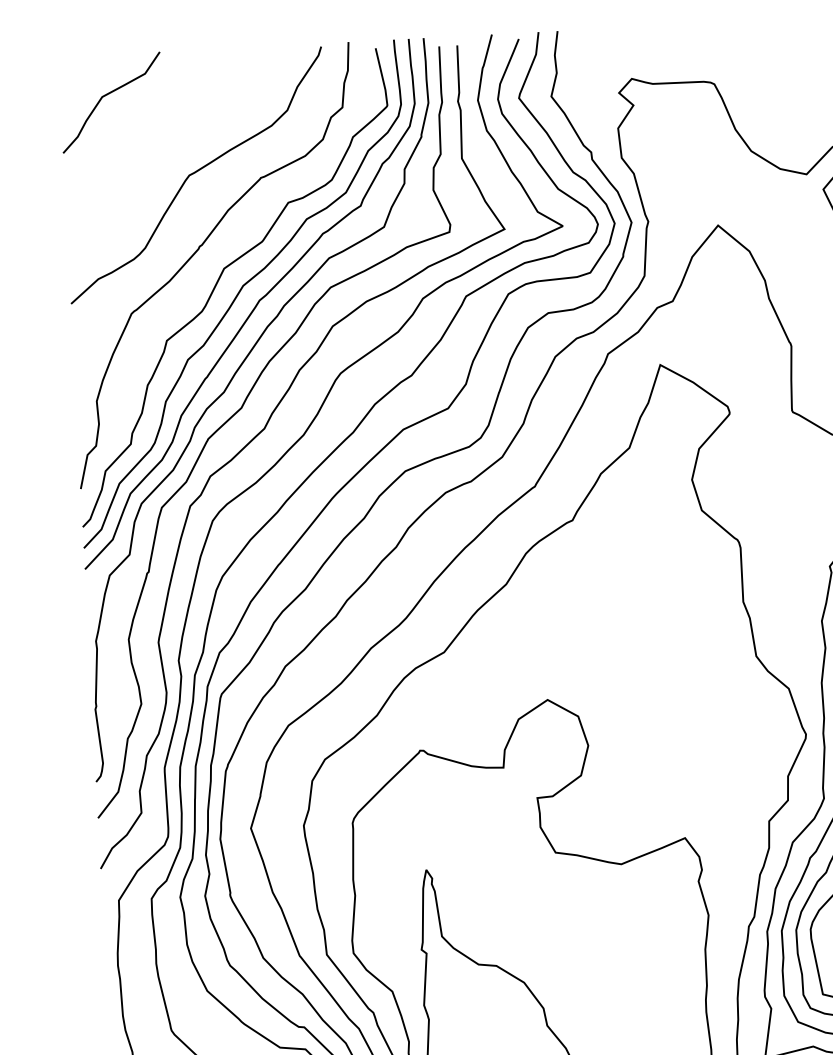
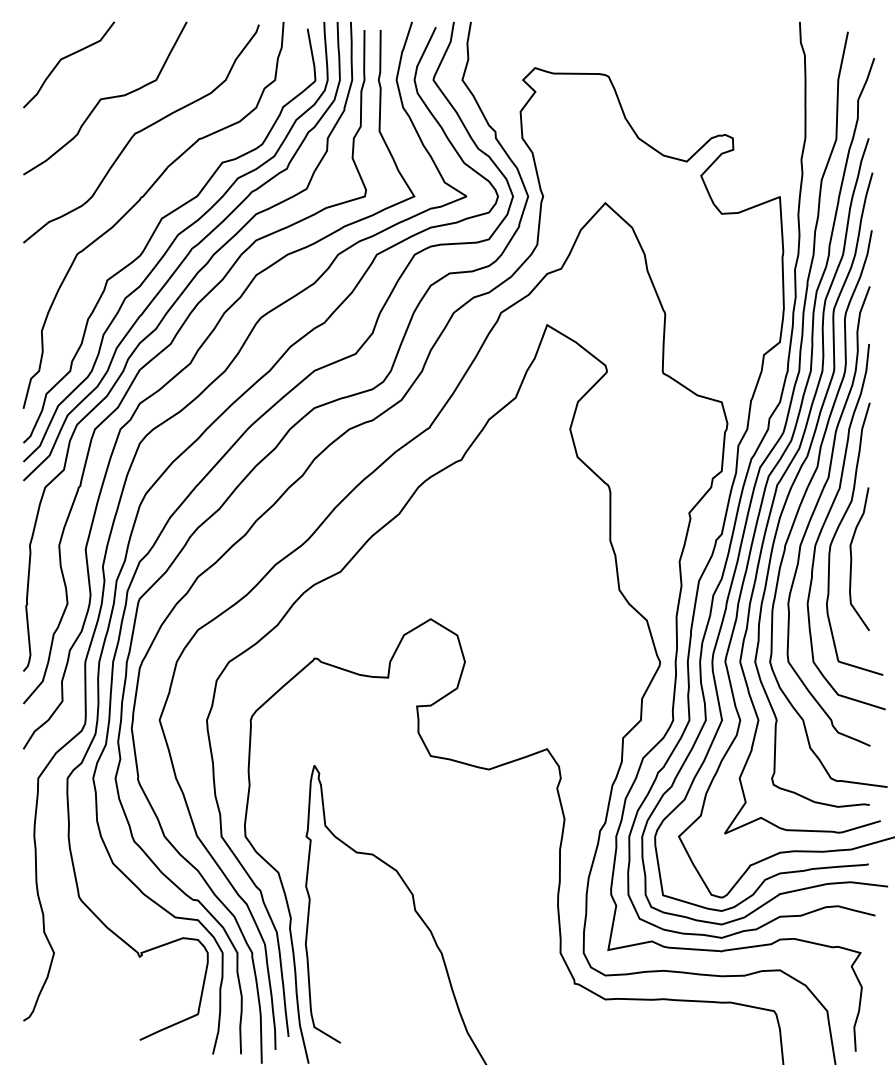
curve: (154, 137) -> (105, 98), added

